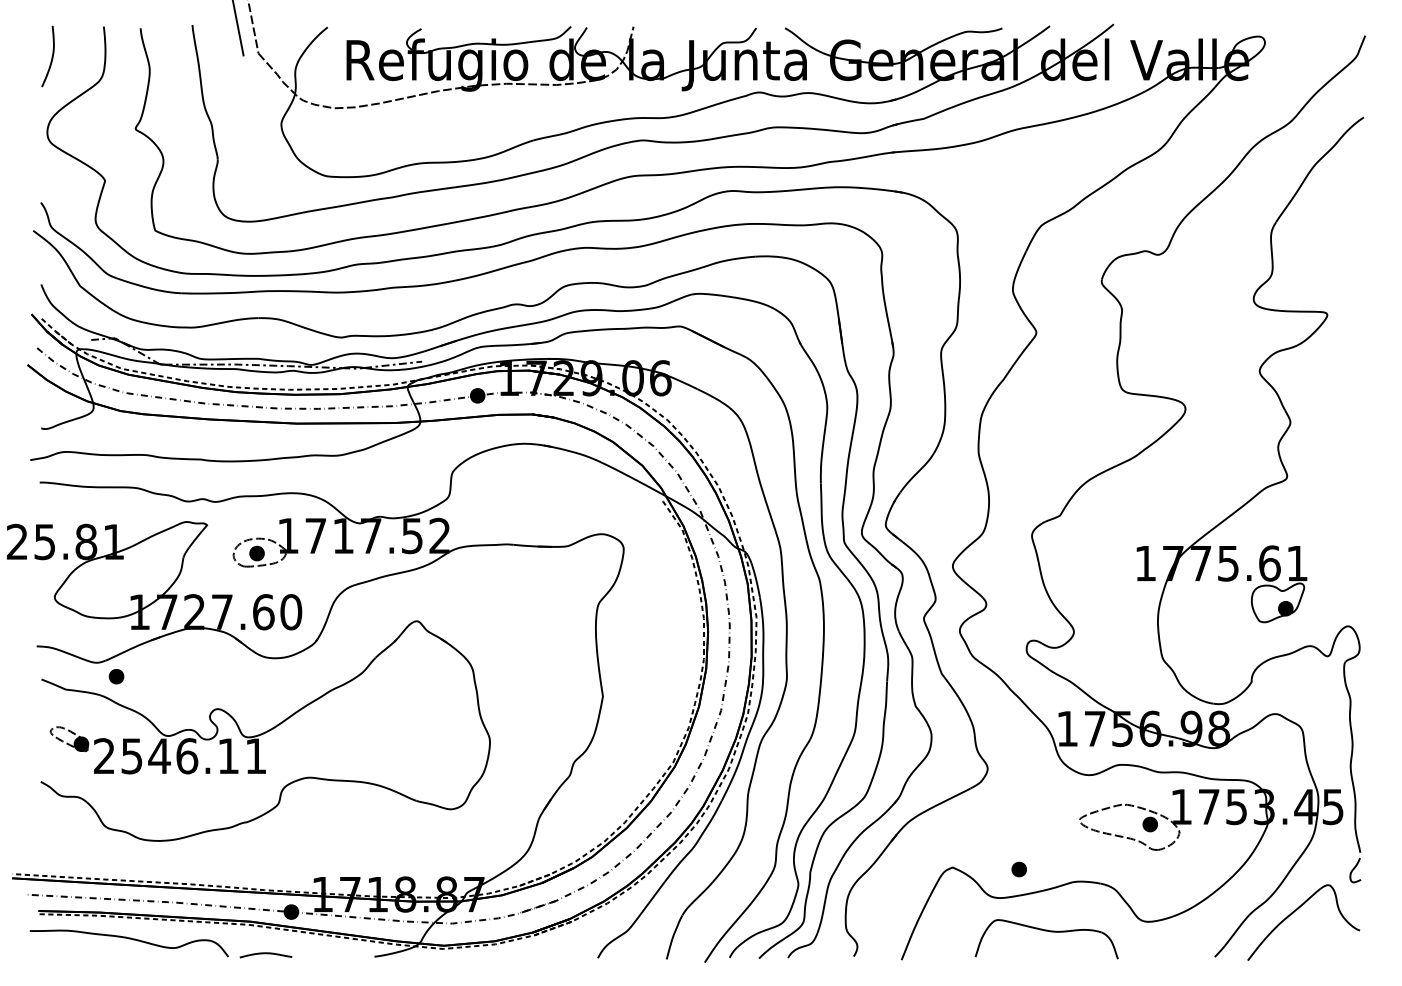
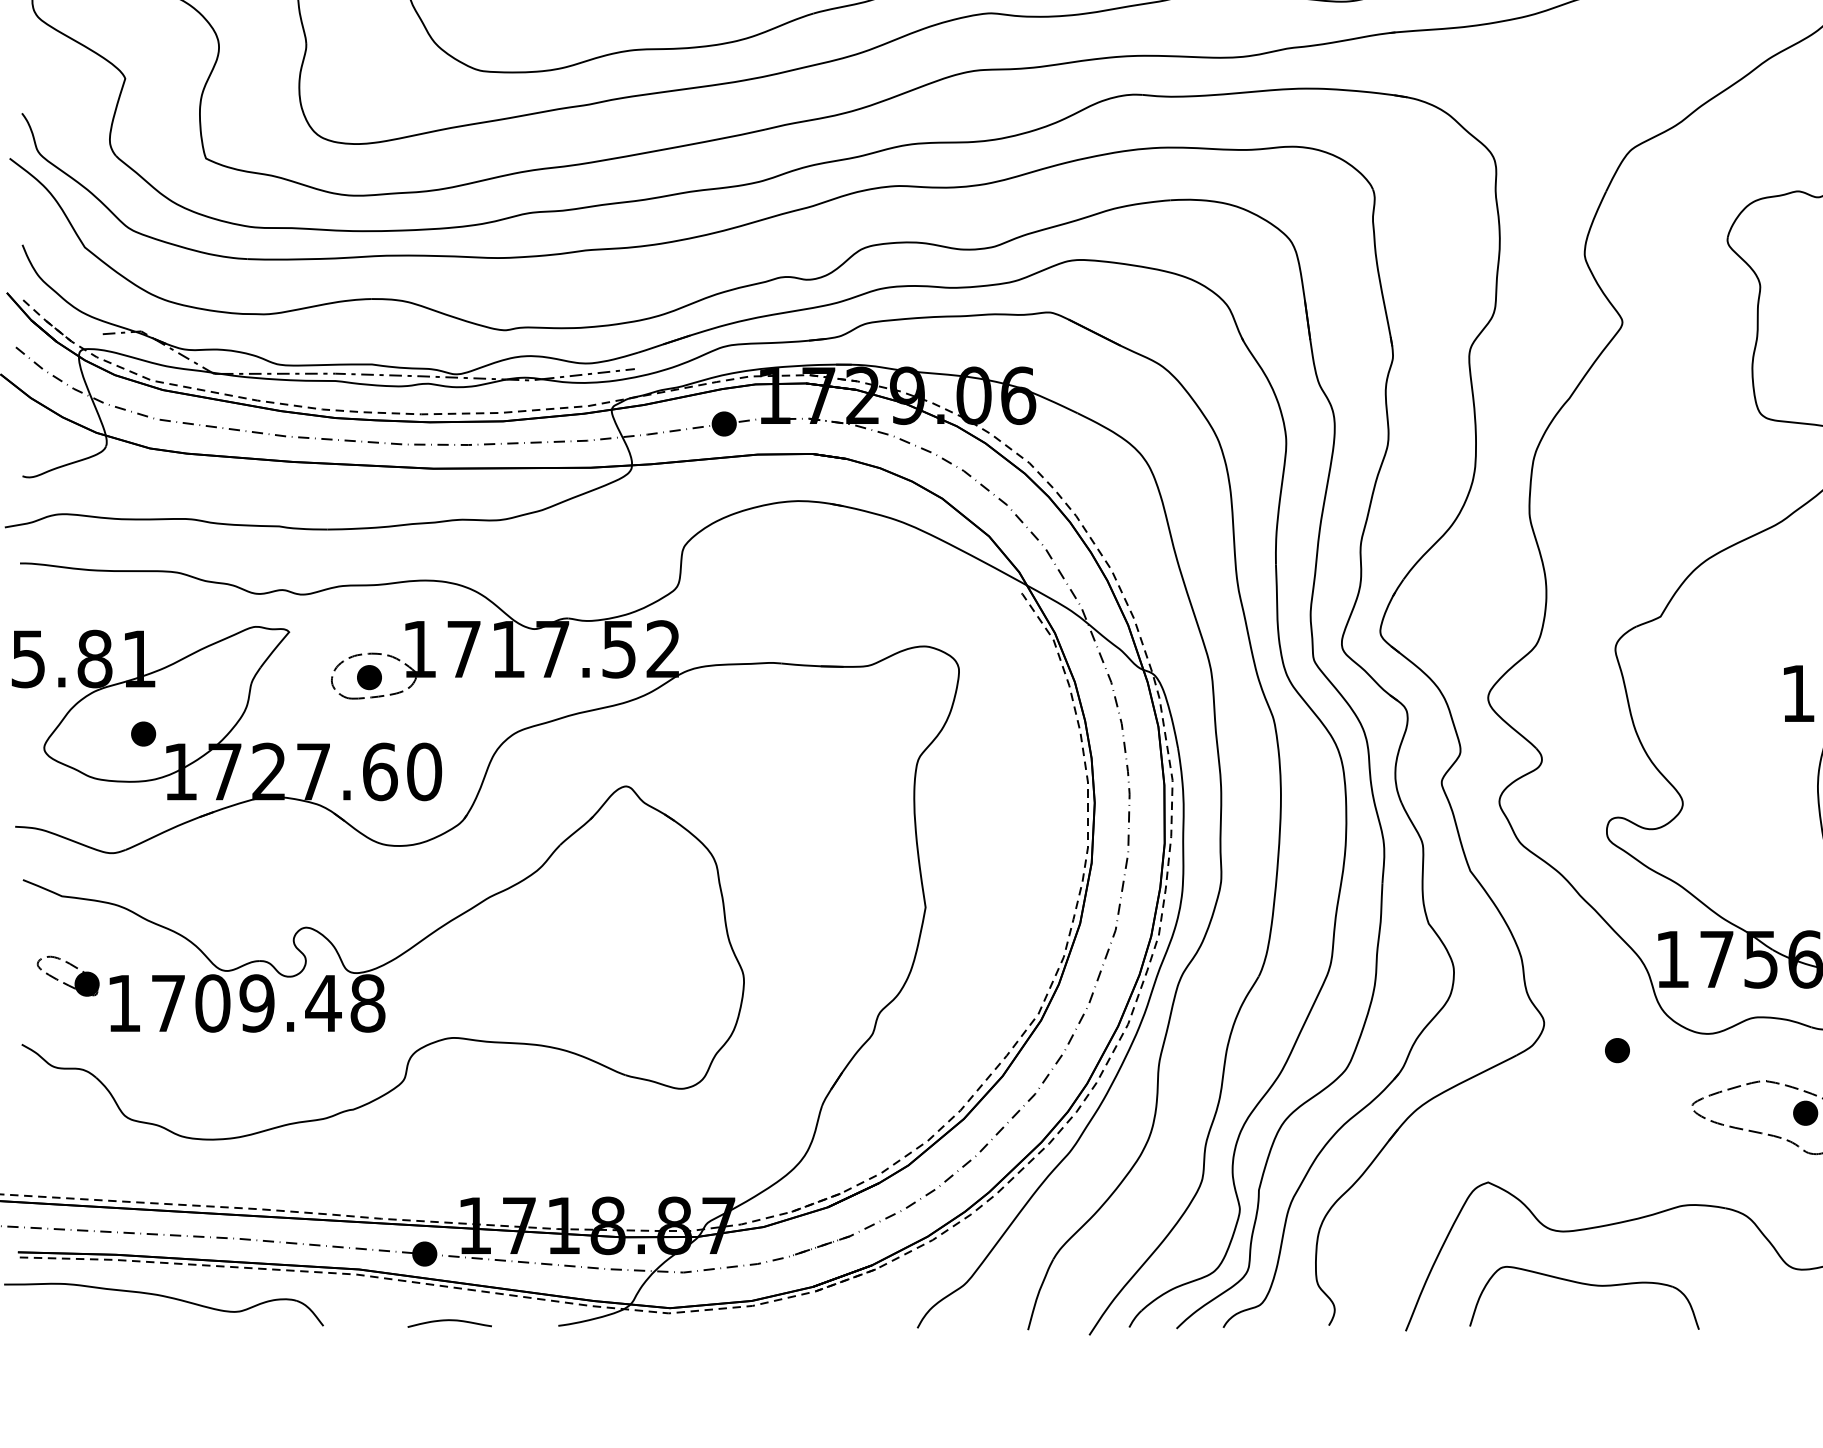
part: (116, 676) -> (143, 733), moved
text: (180, 756) -> (246, 1003), 2546.11 -> 1709.48
part: (1018, 869) -> (1616, 1050), moved
part: (1046, 931) -> (1584, 1285), moved
curve: (265, 954) -> (448, 1322), moved

